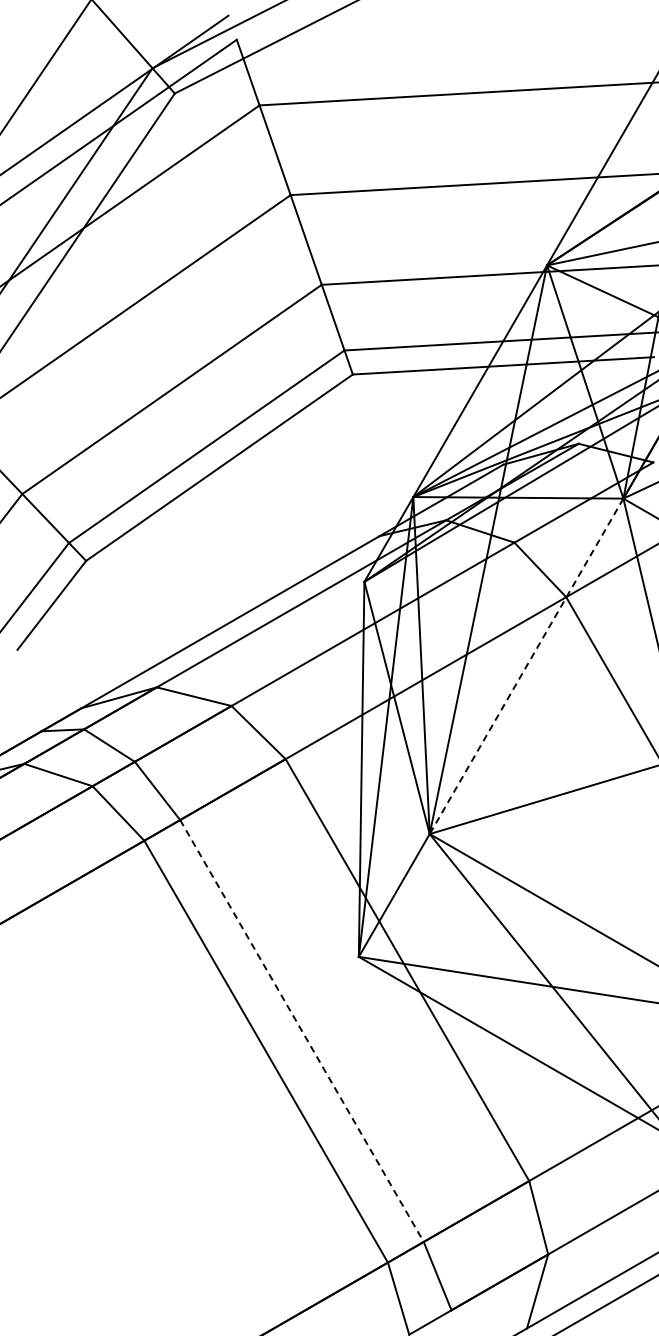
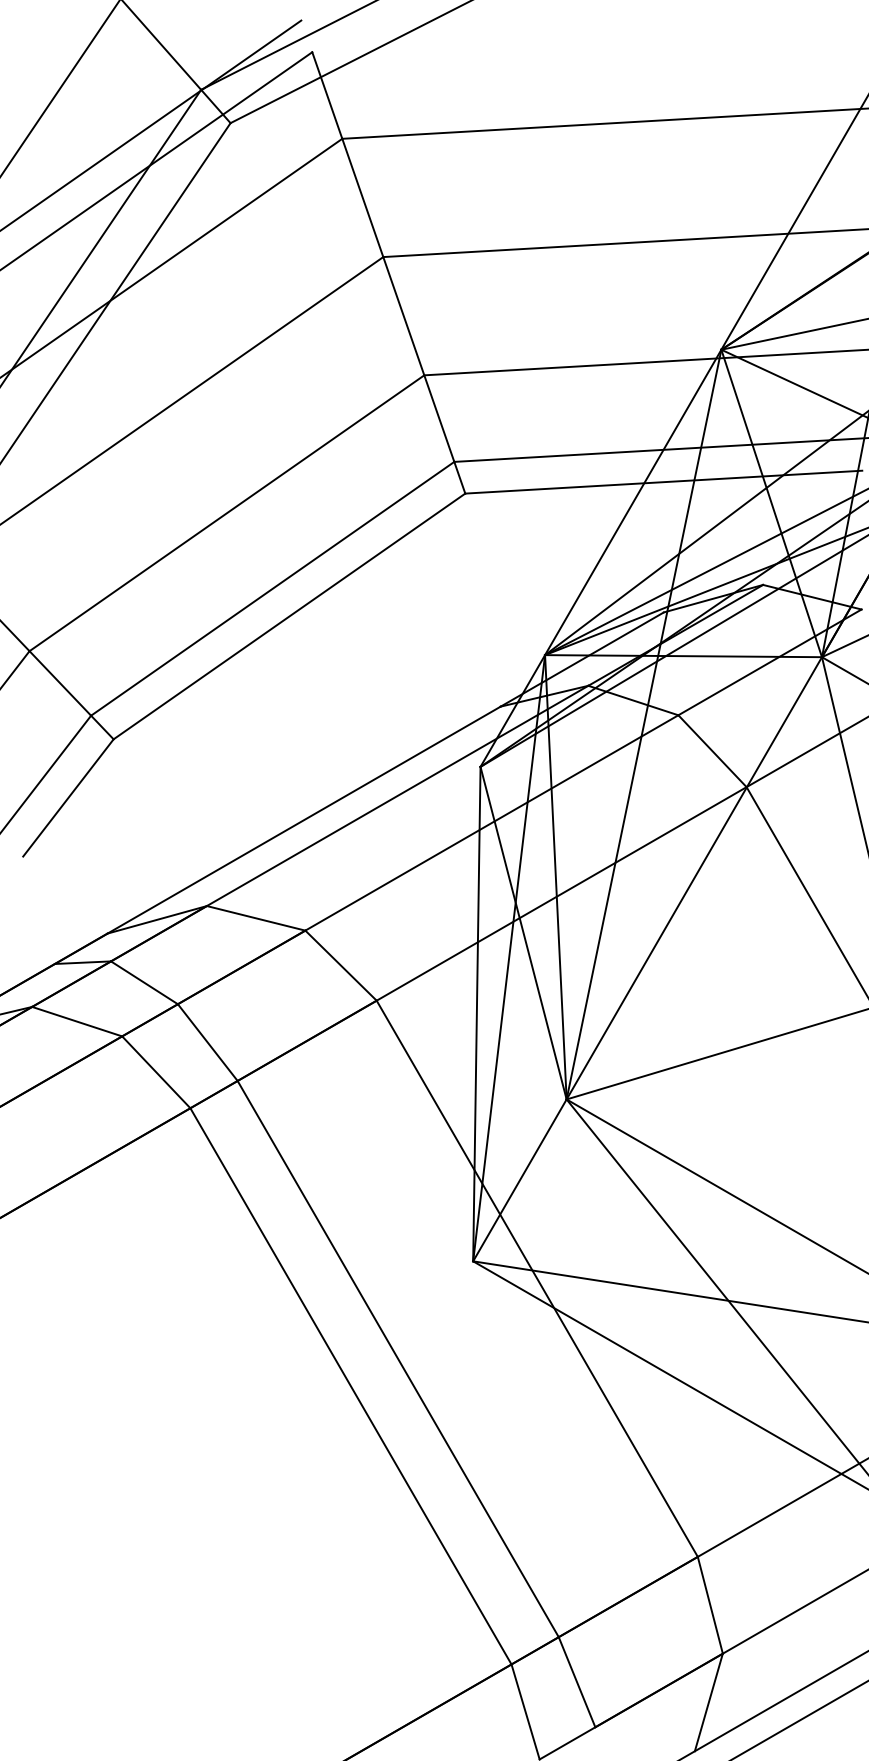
line: (526, 666) -> (694, 878), dashed -> solid
line: (301, 1031) -> (397, 1359), dashed -> solid

